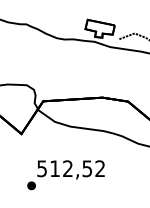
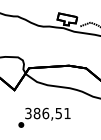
text: (70, 168) -> (47, 113), 512,52 -> 386,51

